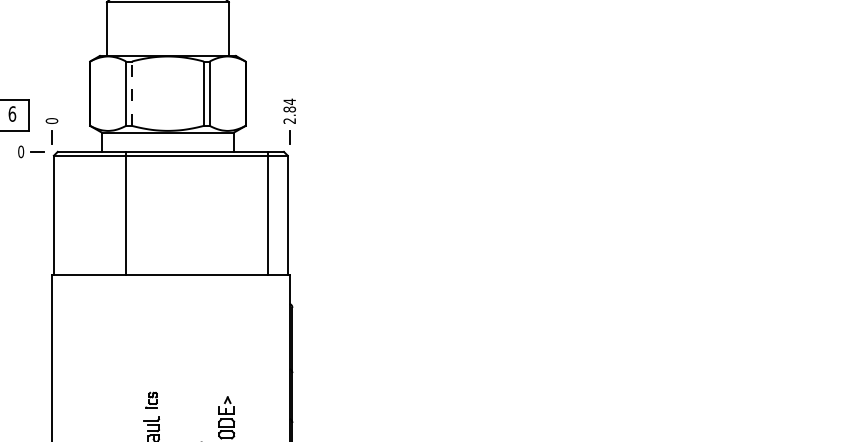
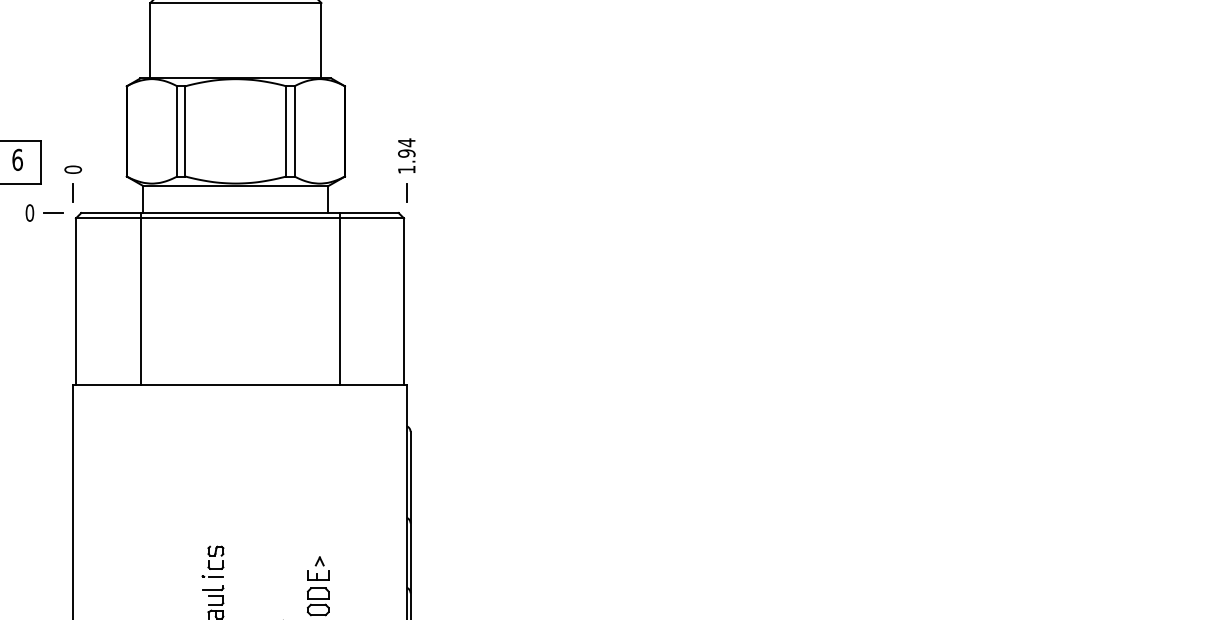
line: (132, 93) -> (185, 130), dashed -> solid
text: (289, 115) -> (406, 161), 2.84 -> 1.94
line: (126, 213) -> (140, 299), moved
line: (268, 213) -> (339, 299), moved
part: (151, 400) -> (212, 561), size x1.43

